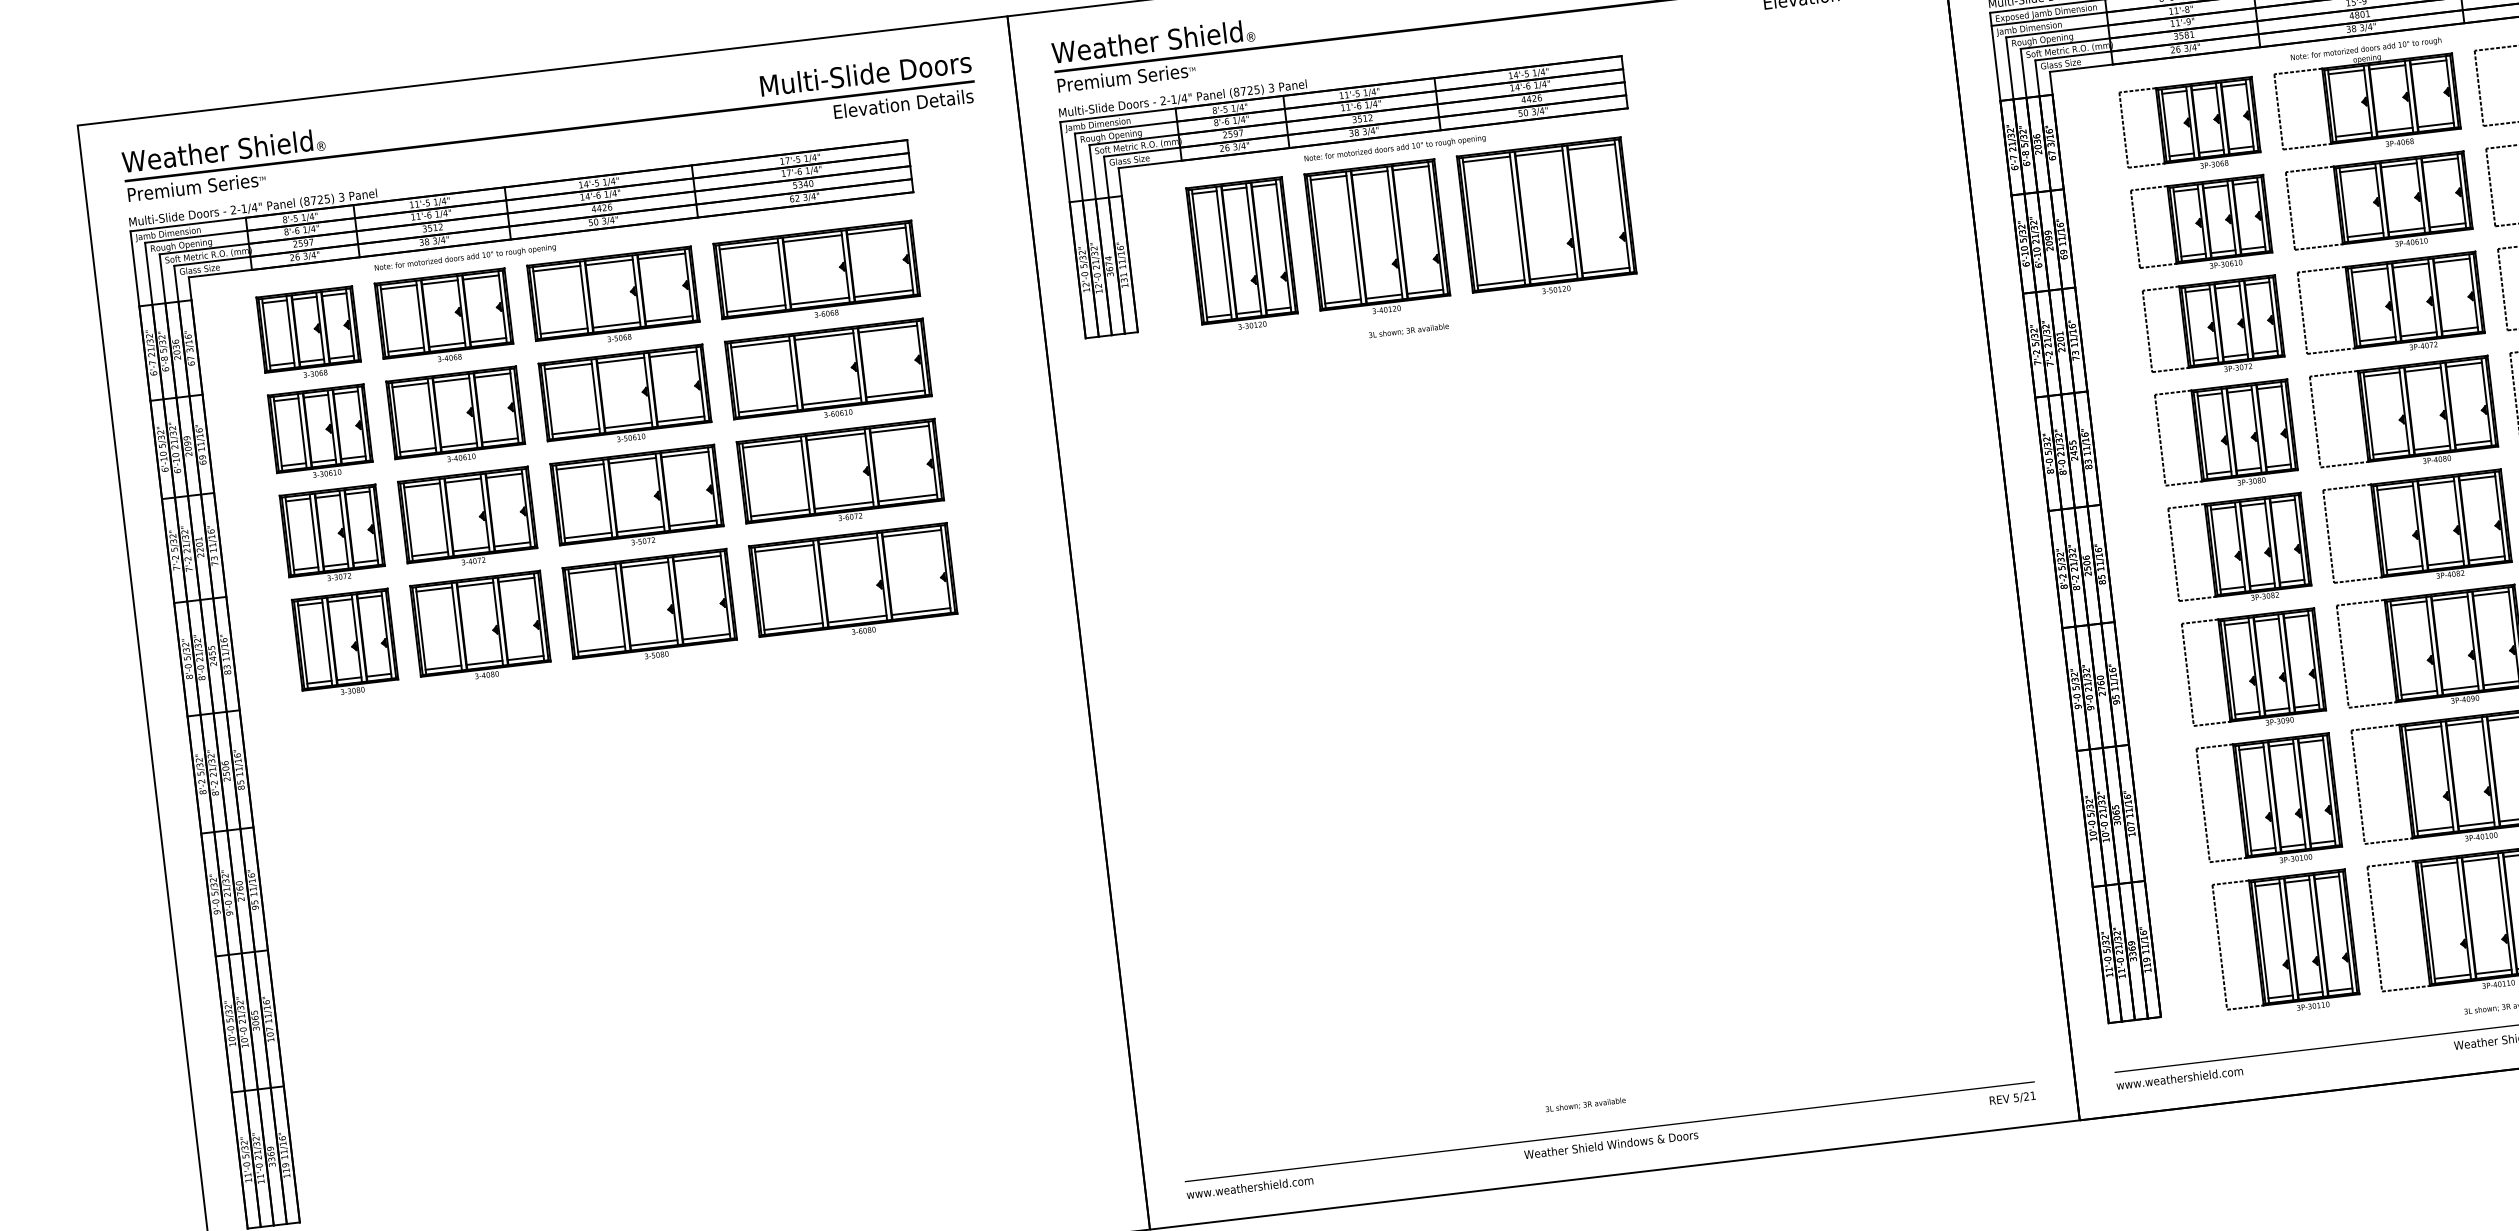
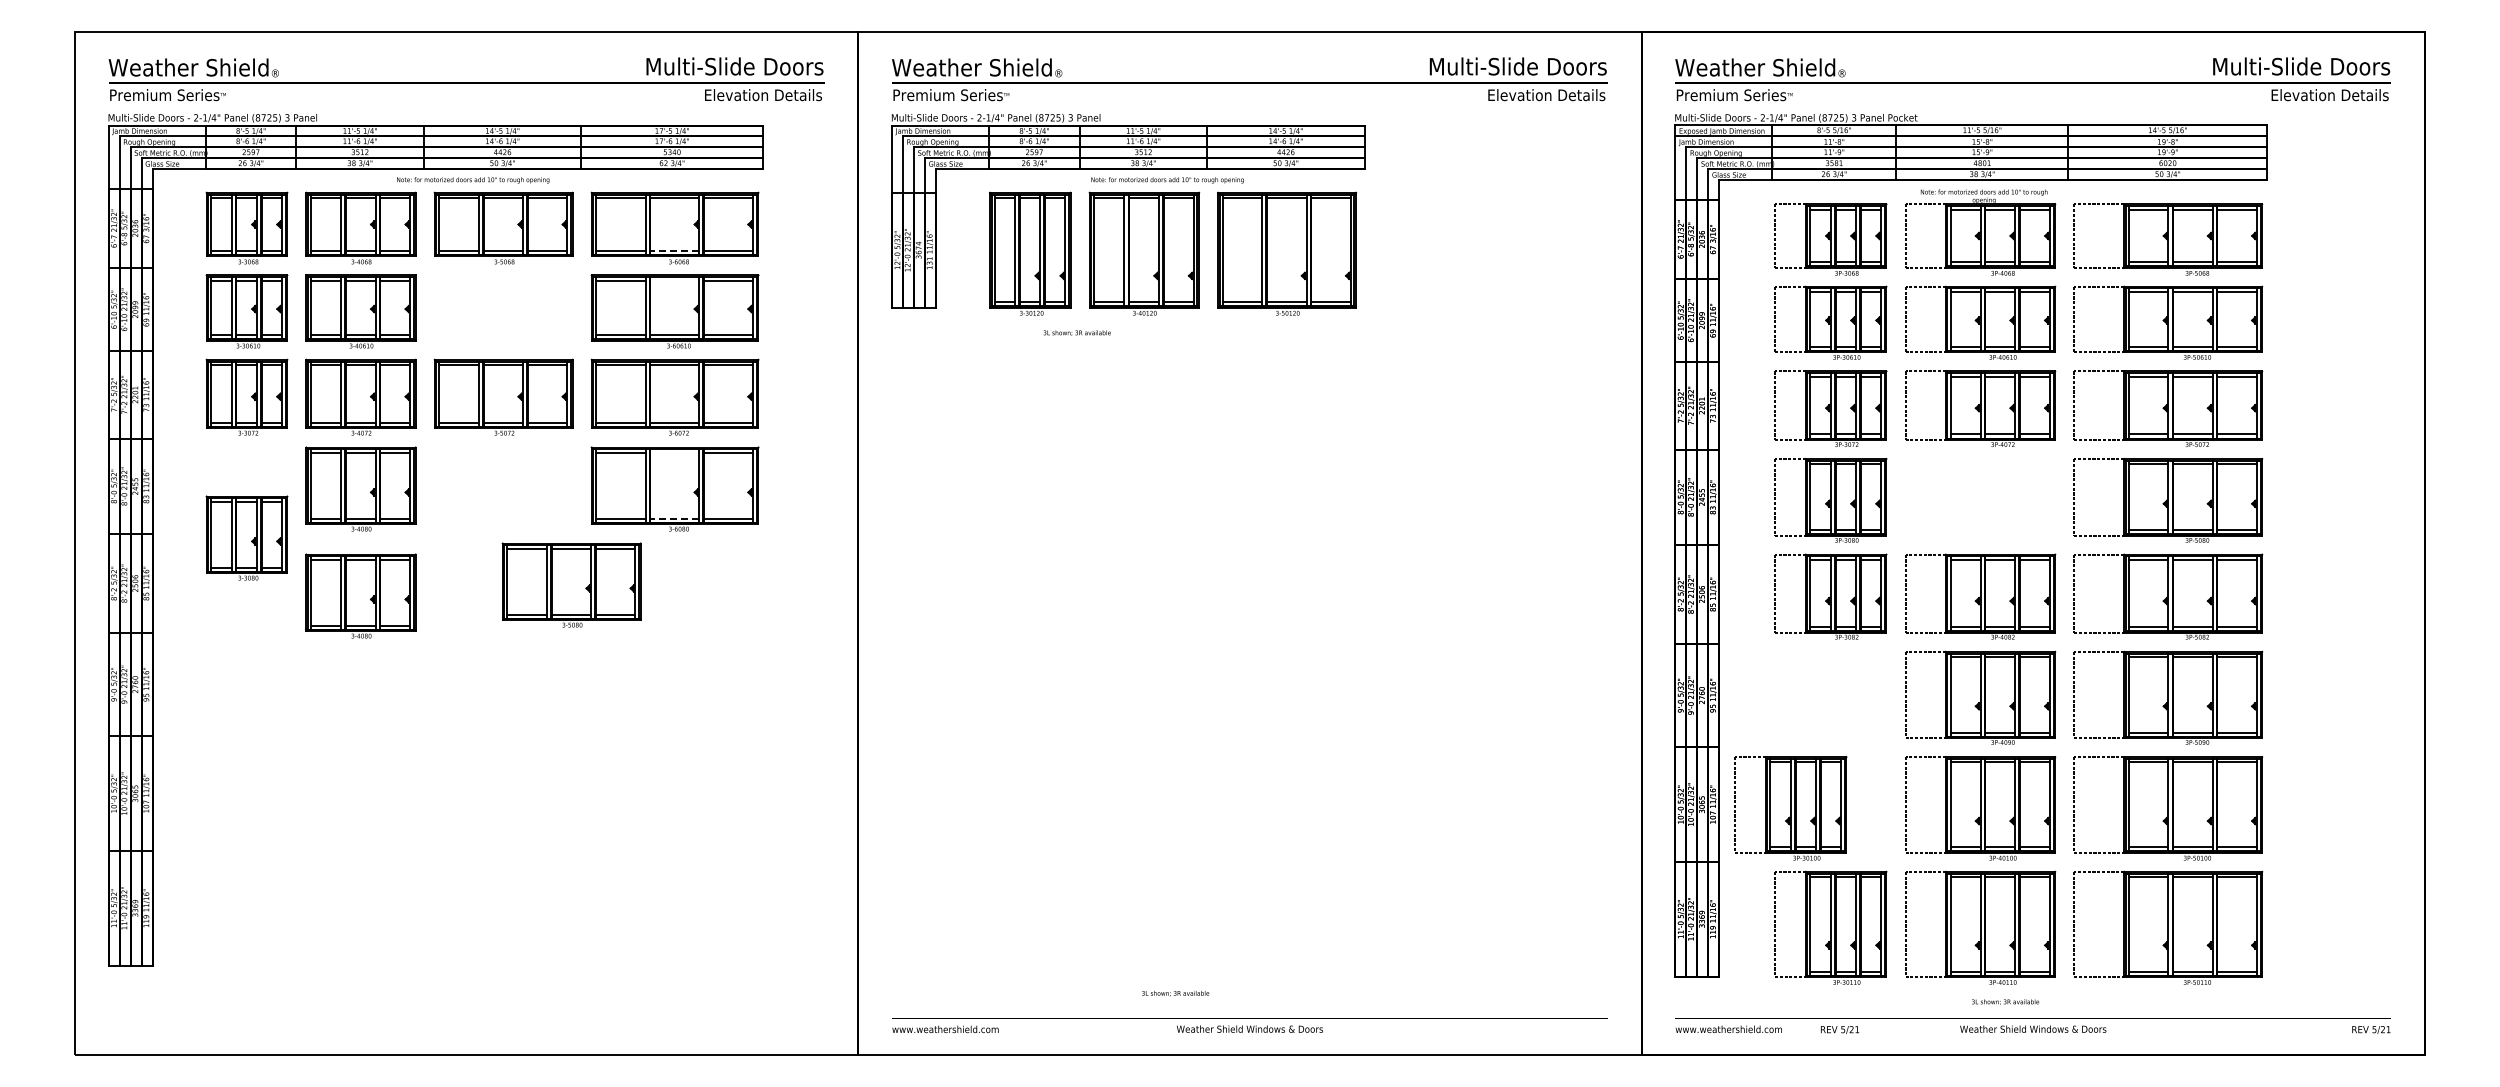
text: (465, 258) -> (473, 180), moved
line: (819, 300) -> (674, 250), solid -> dashed
text: (1407, 330) -> (1076, 332), moved
line: (823, 336) -> (674, 280), removed
part: (625, 397) -> (503, 311), removed
part: (2404, 415) -> (1980, 500), removed
line: (847, 540) -> (674, 452), removed
part: (649, 607) -> (571, 584), moved
line: (857, 618) -> (674, 518), solid -> dashed
part: (344, 642) -> (246, 537), moved
part: (2254, 670) -> (1830, 697), removed
part: (495, 754) -> (360, 595), added
part: (2269, 801) -> (1790, 808), moved
text: (2013, 1097) -> (1840, 1029), moved
text: (1585, 1104) -> (1175, 993), moved

